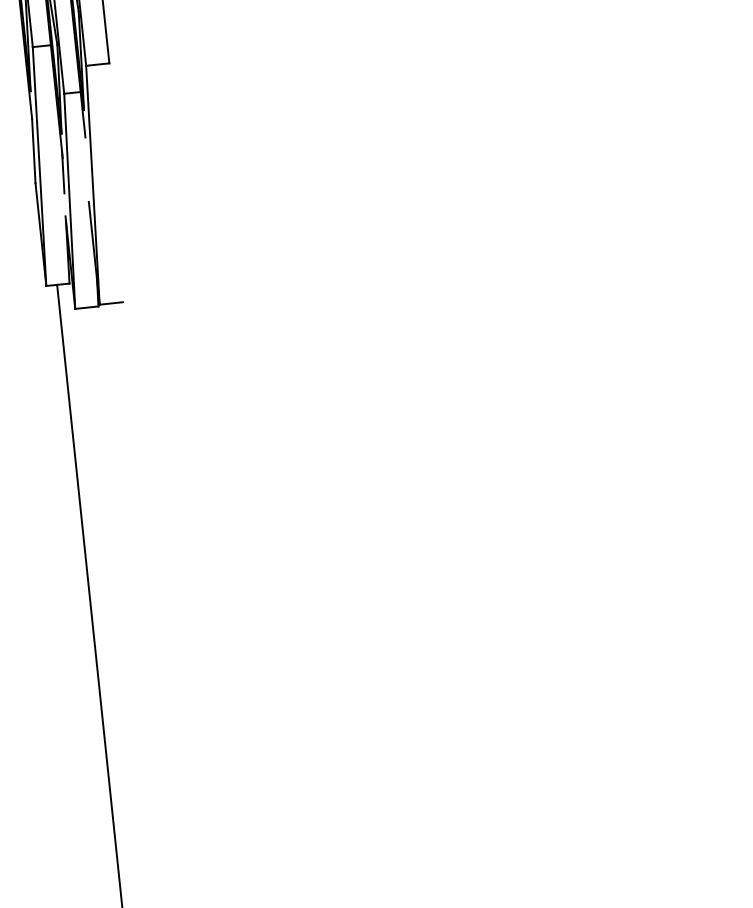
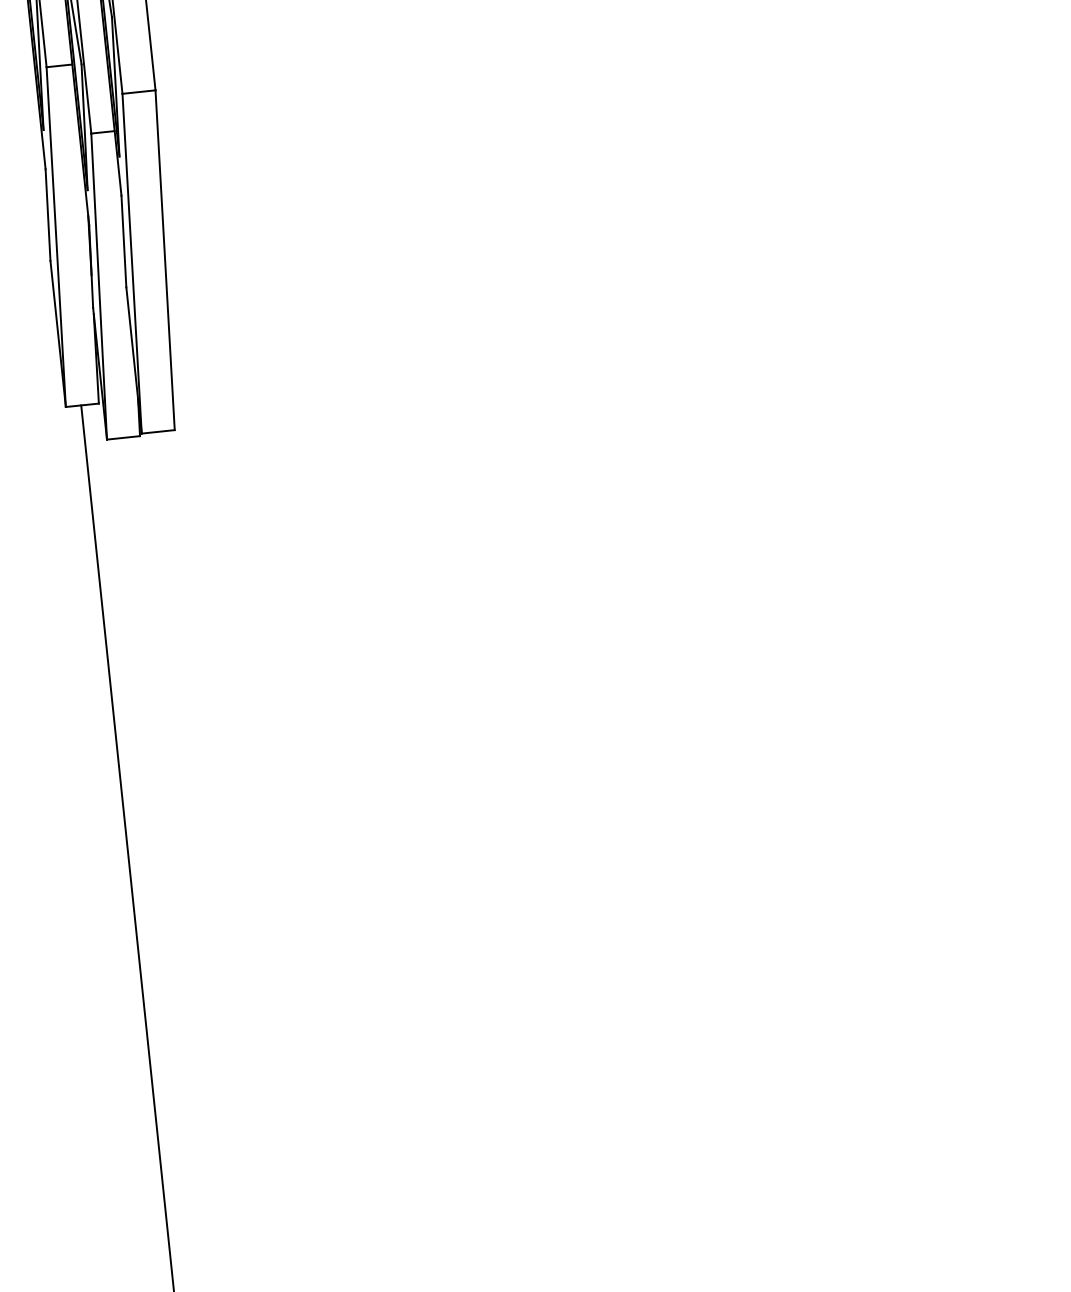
line: (86, 169) -> (123, 241), added
line: (115, 182) -> (164, 260), added
line: (64, 187) -> (91, 266), added

